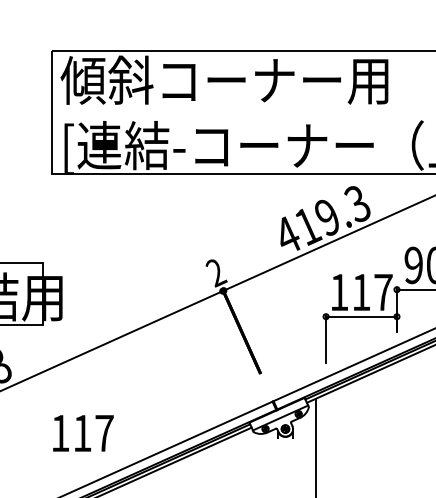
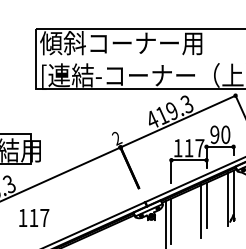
line: (396, 408) -> (206, 205), added
line: (386, 420) -> (201, 211), added
text: (83, 432) -> (34, 217), moved
line: (326, 438) -> (171, 220), added

